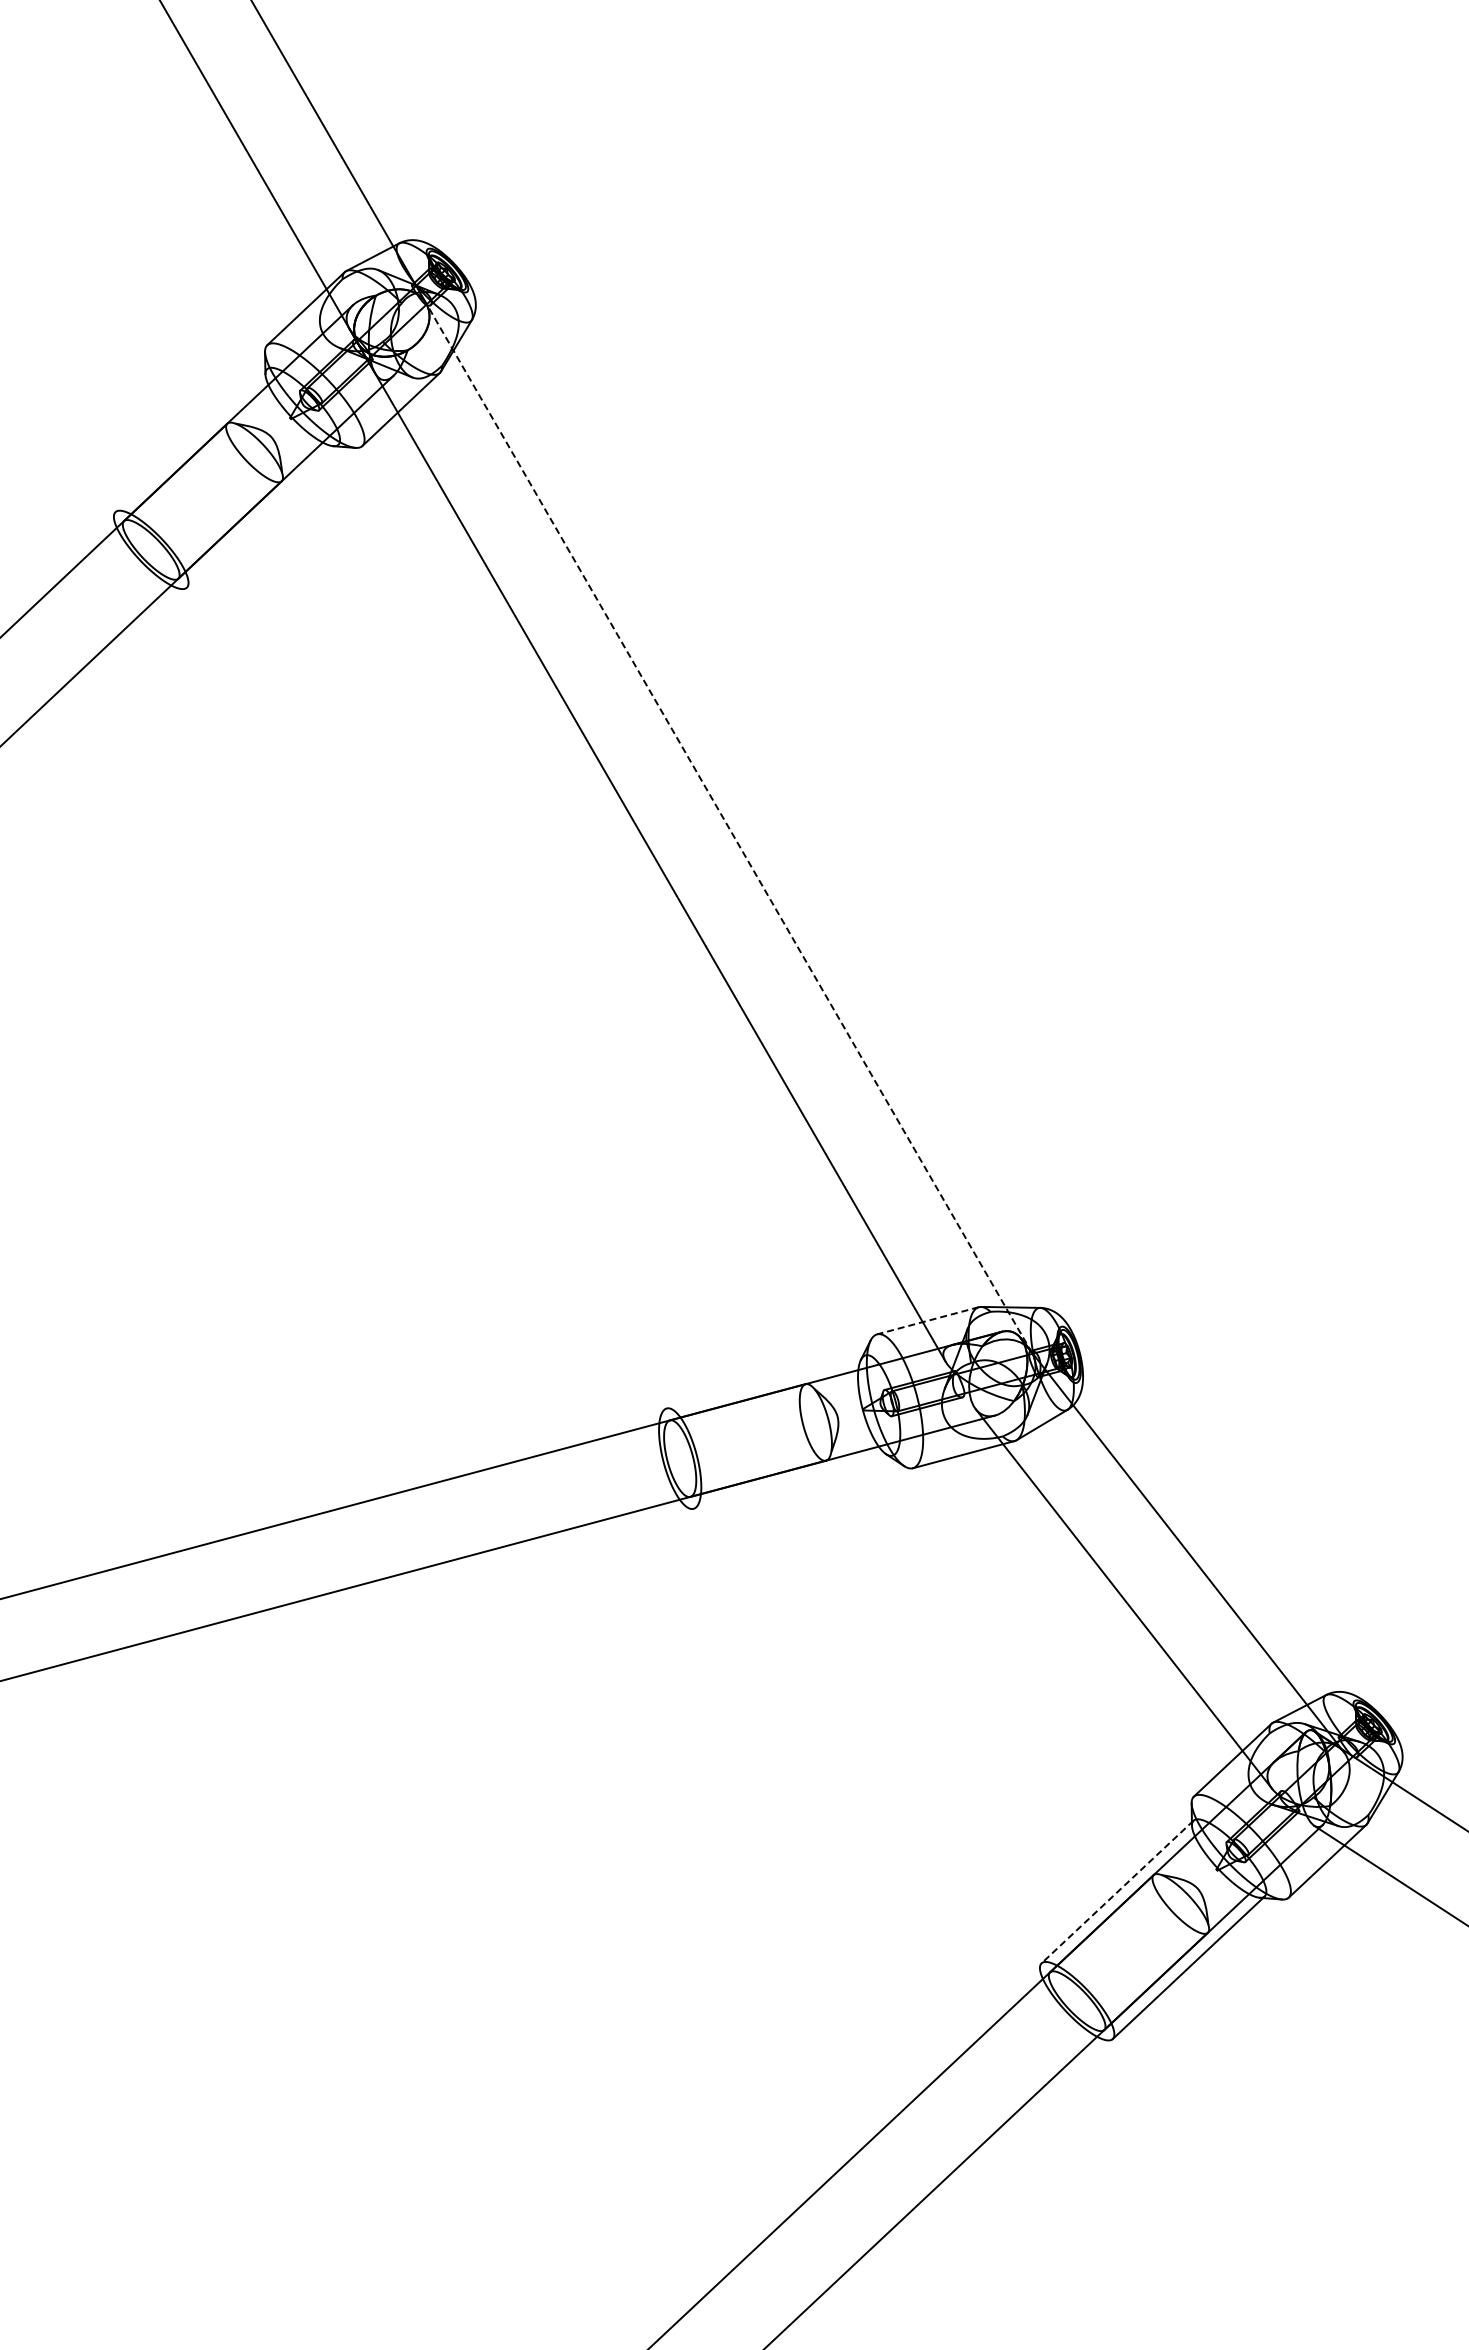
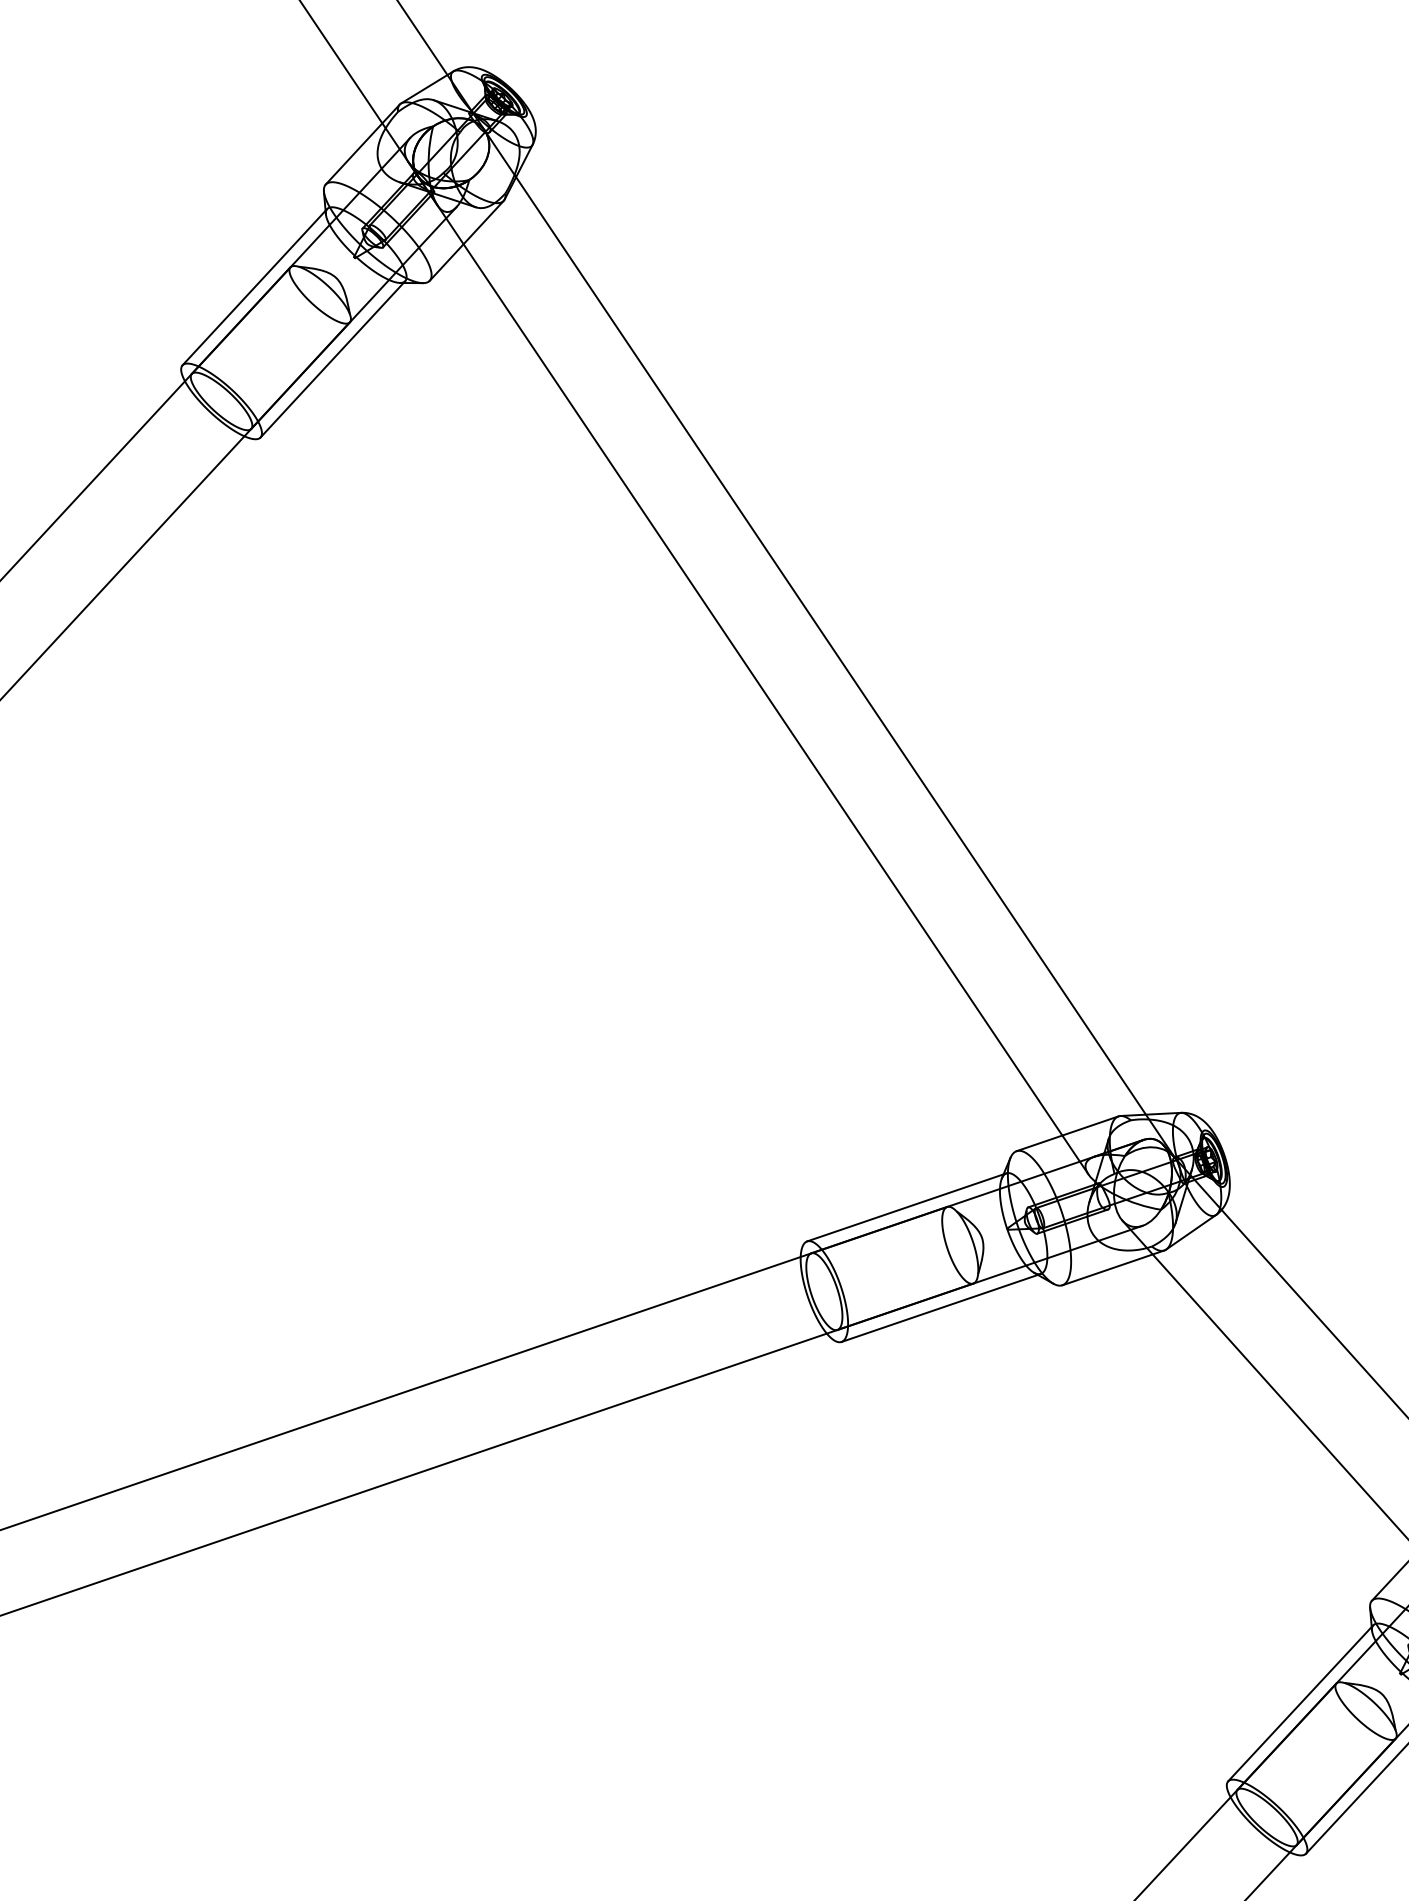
line: (191, 440) -> (255, 287), added
line: (262, 515) -> (332, 358), added
line: (728, 827) -> (829, 644), dashed -> solid
line: (927, 1320) -> (1067, 1133), dashed -> solid
line: (765, 1381) -> (906, 1207), added
line: (792, 1481) -> (940, 1307), added
line: (1117, 1892) -> (1300, 1703), dashed -> solid

